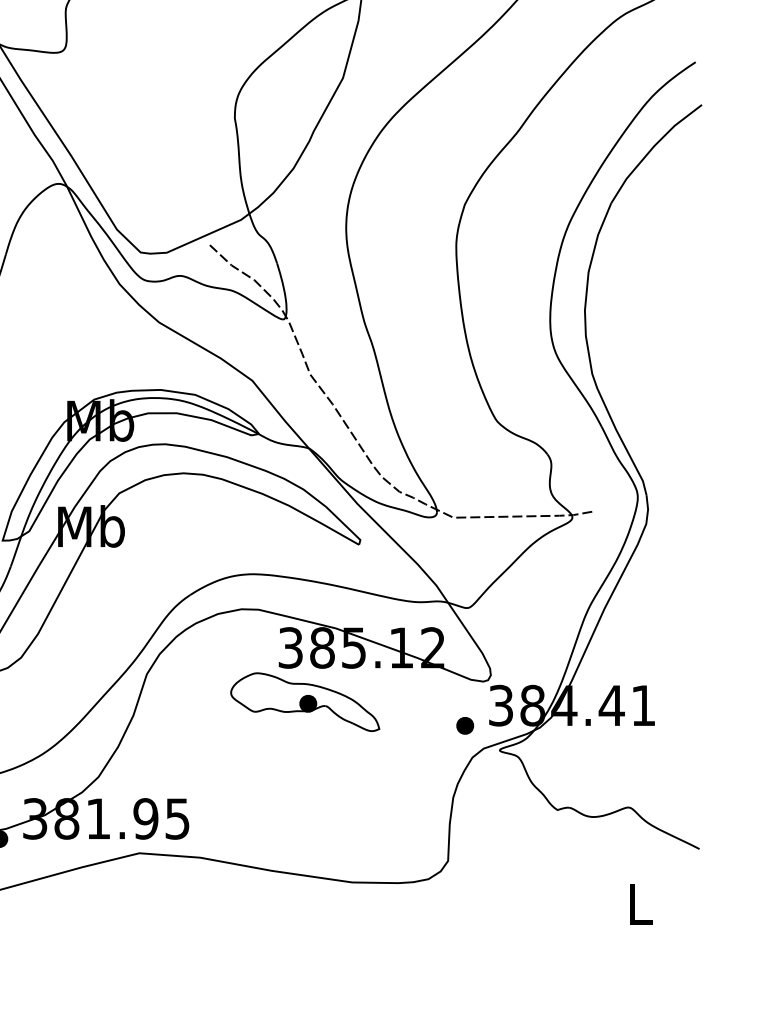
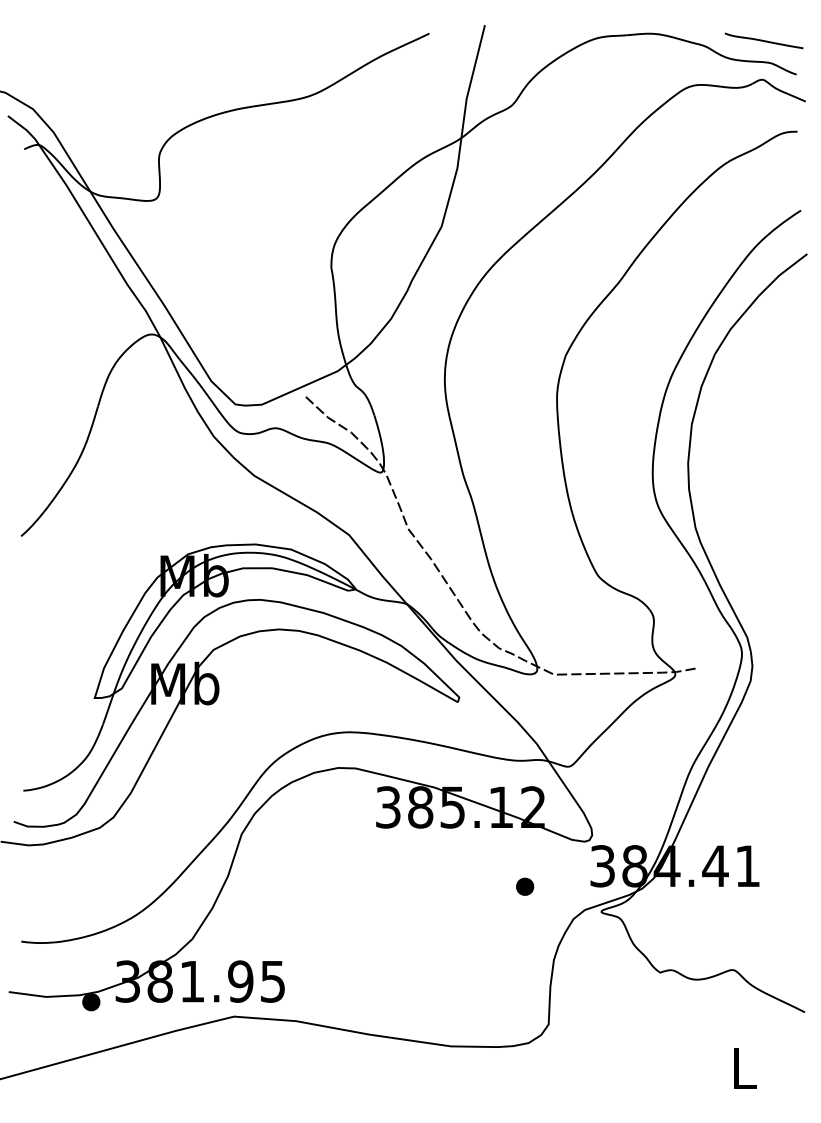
part: (304, 702) -> (402, 862), removed
part: (465, 725) -> (525, 886), moved

